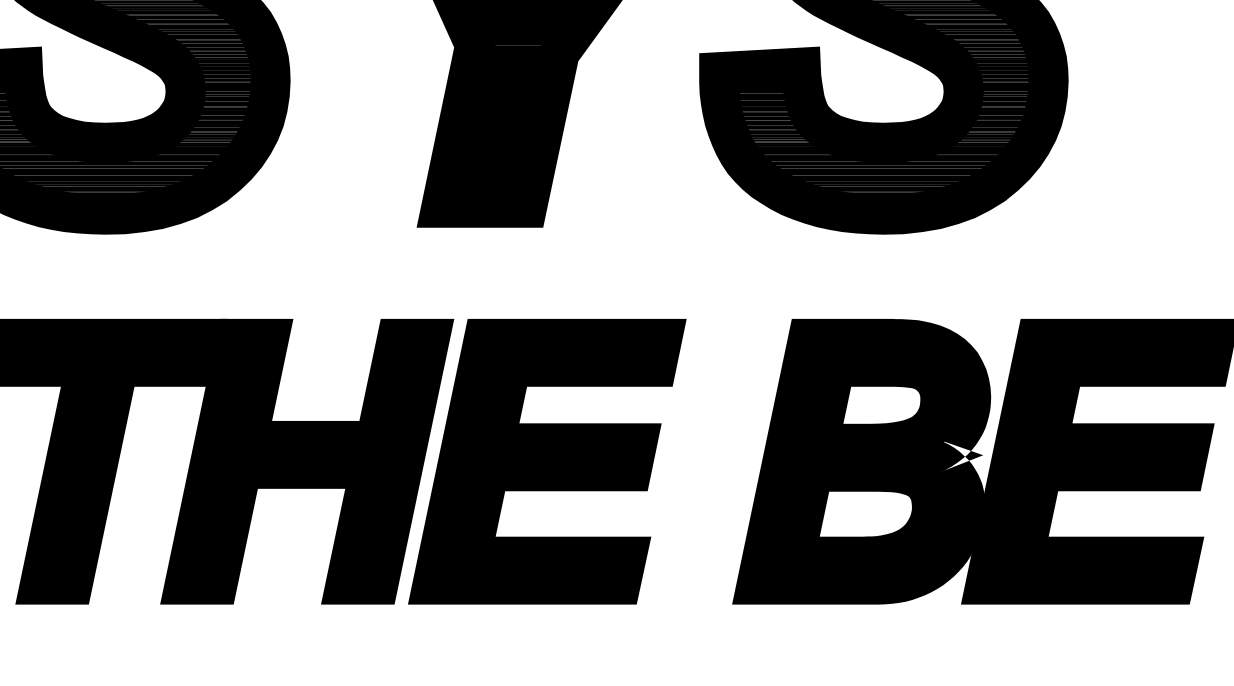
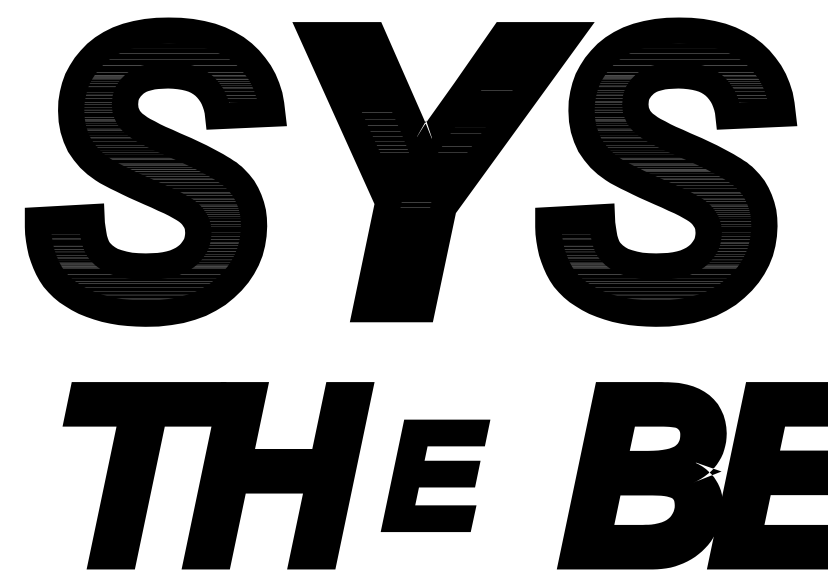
part: (547, 461) -> (435, 475), size x0.6

